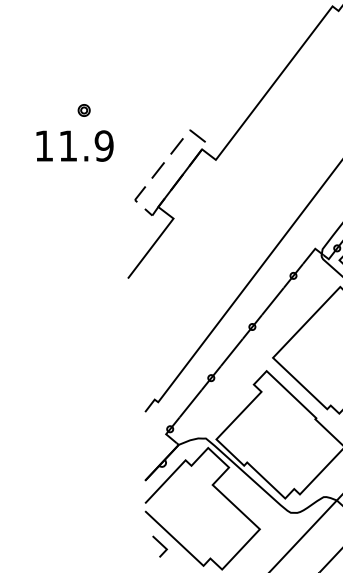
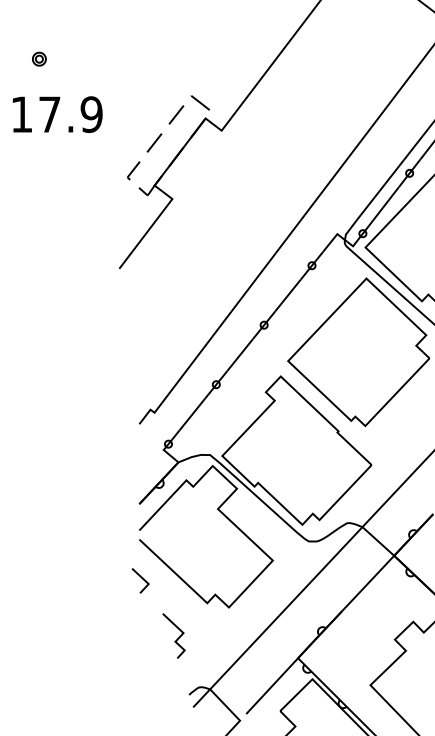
part: (84, 109) -> (39, 58), moved
text: (67, 145) -> (49, 114), 11.9 -> 17.9
line: (160, 544) -> (141, 578), moved

